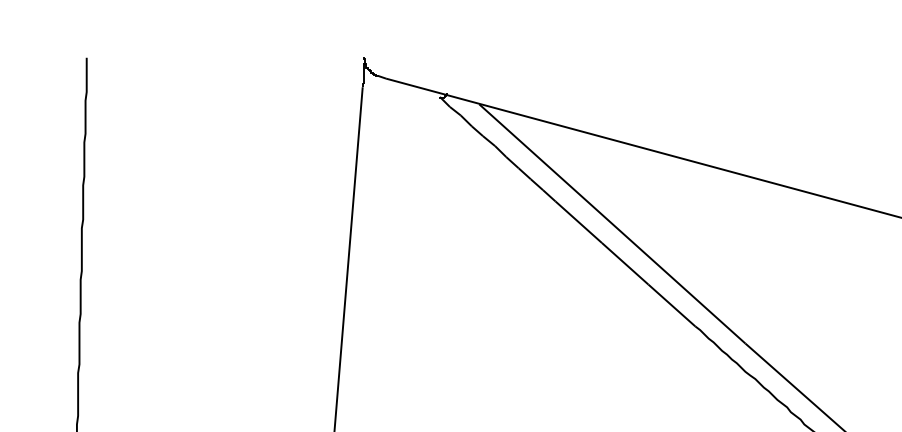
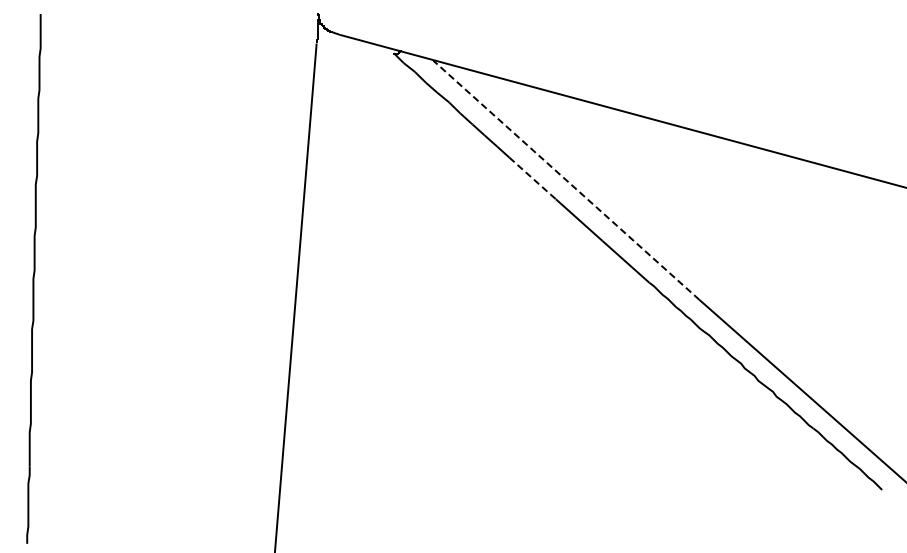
line: (578, 222) -> (532, 178), solid -> dashed
line: (612, 224) -> (566, 180), solid -> dashed

